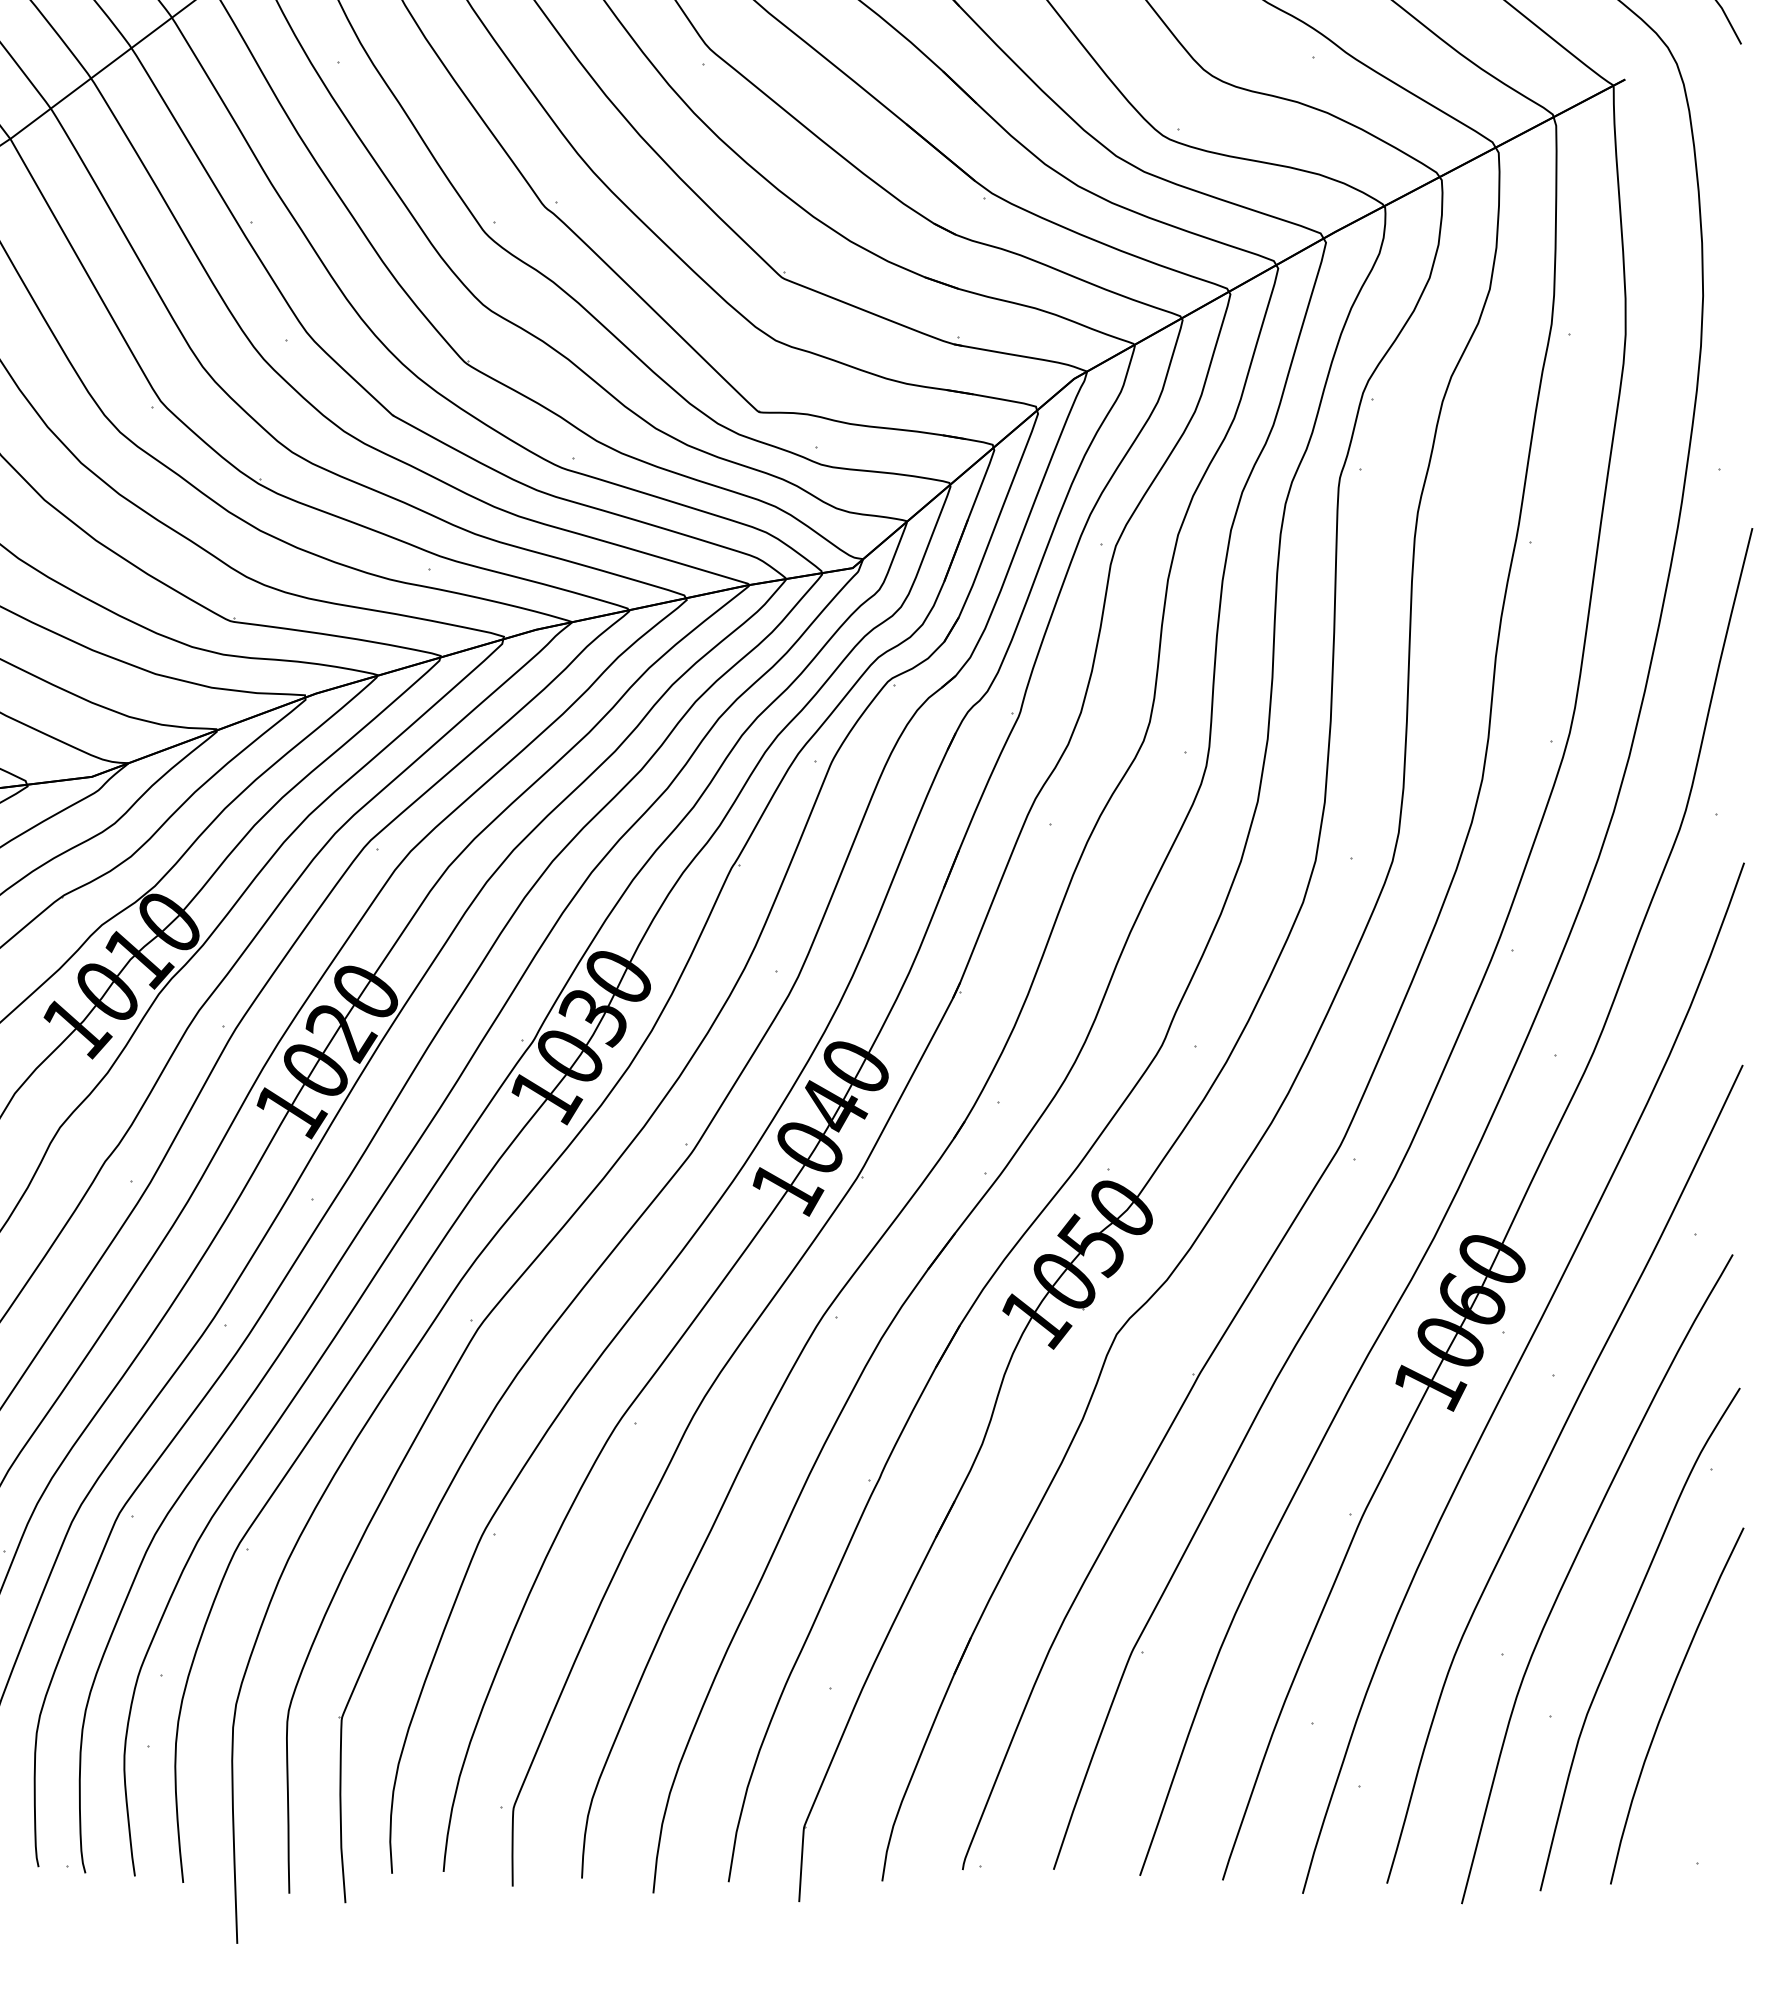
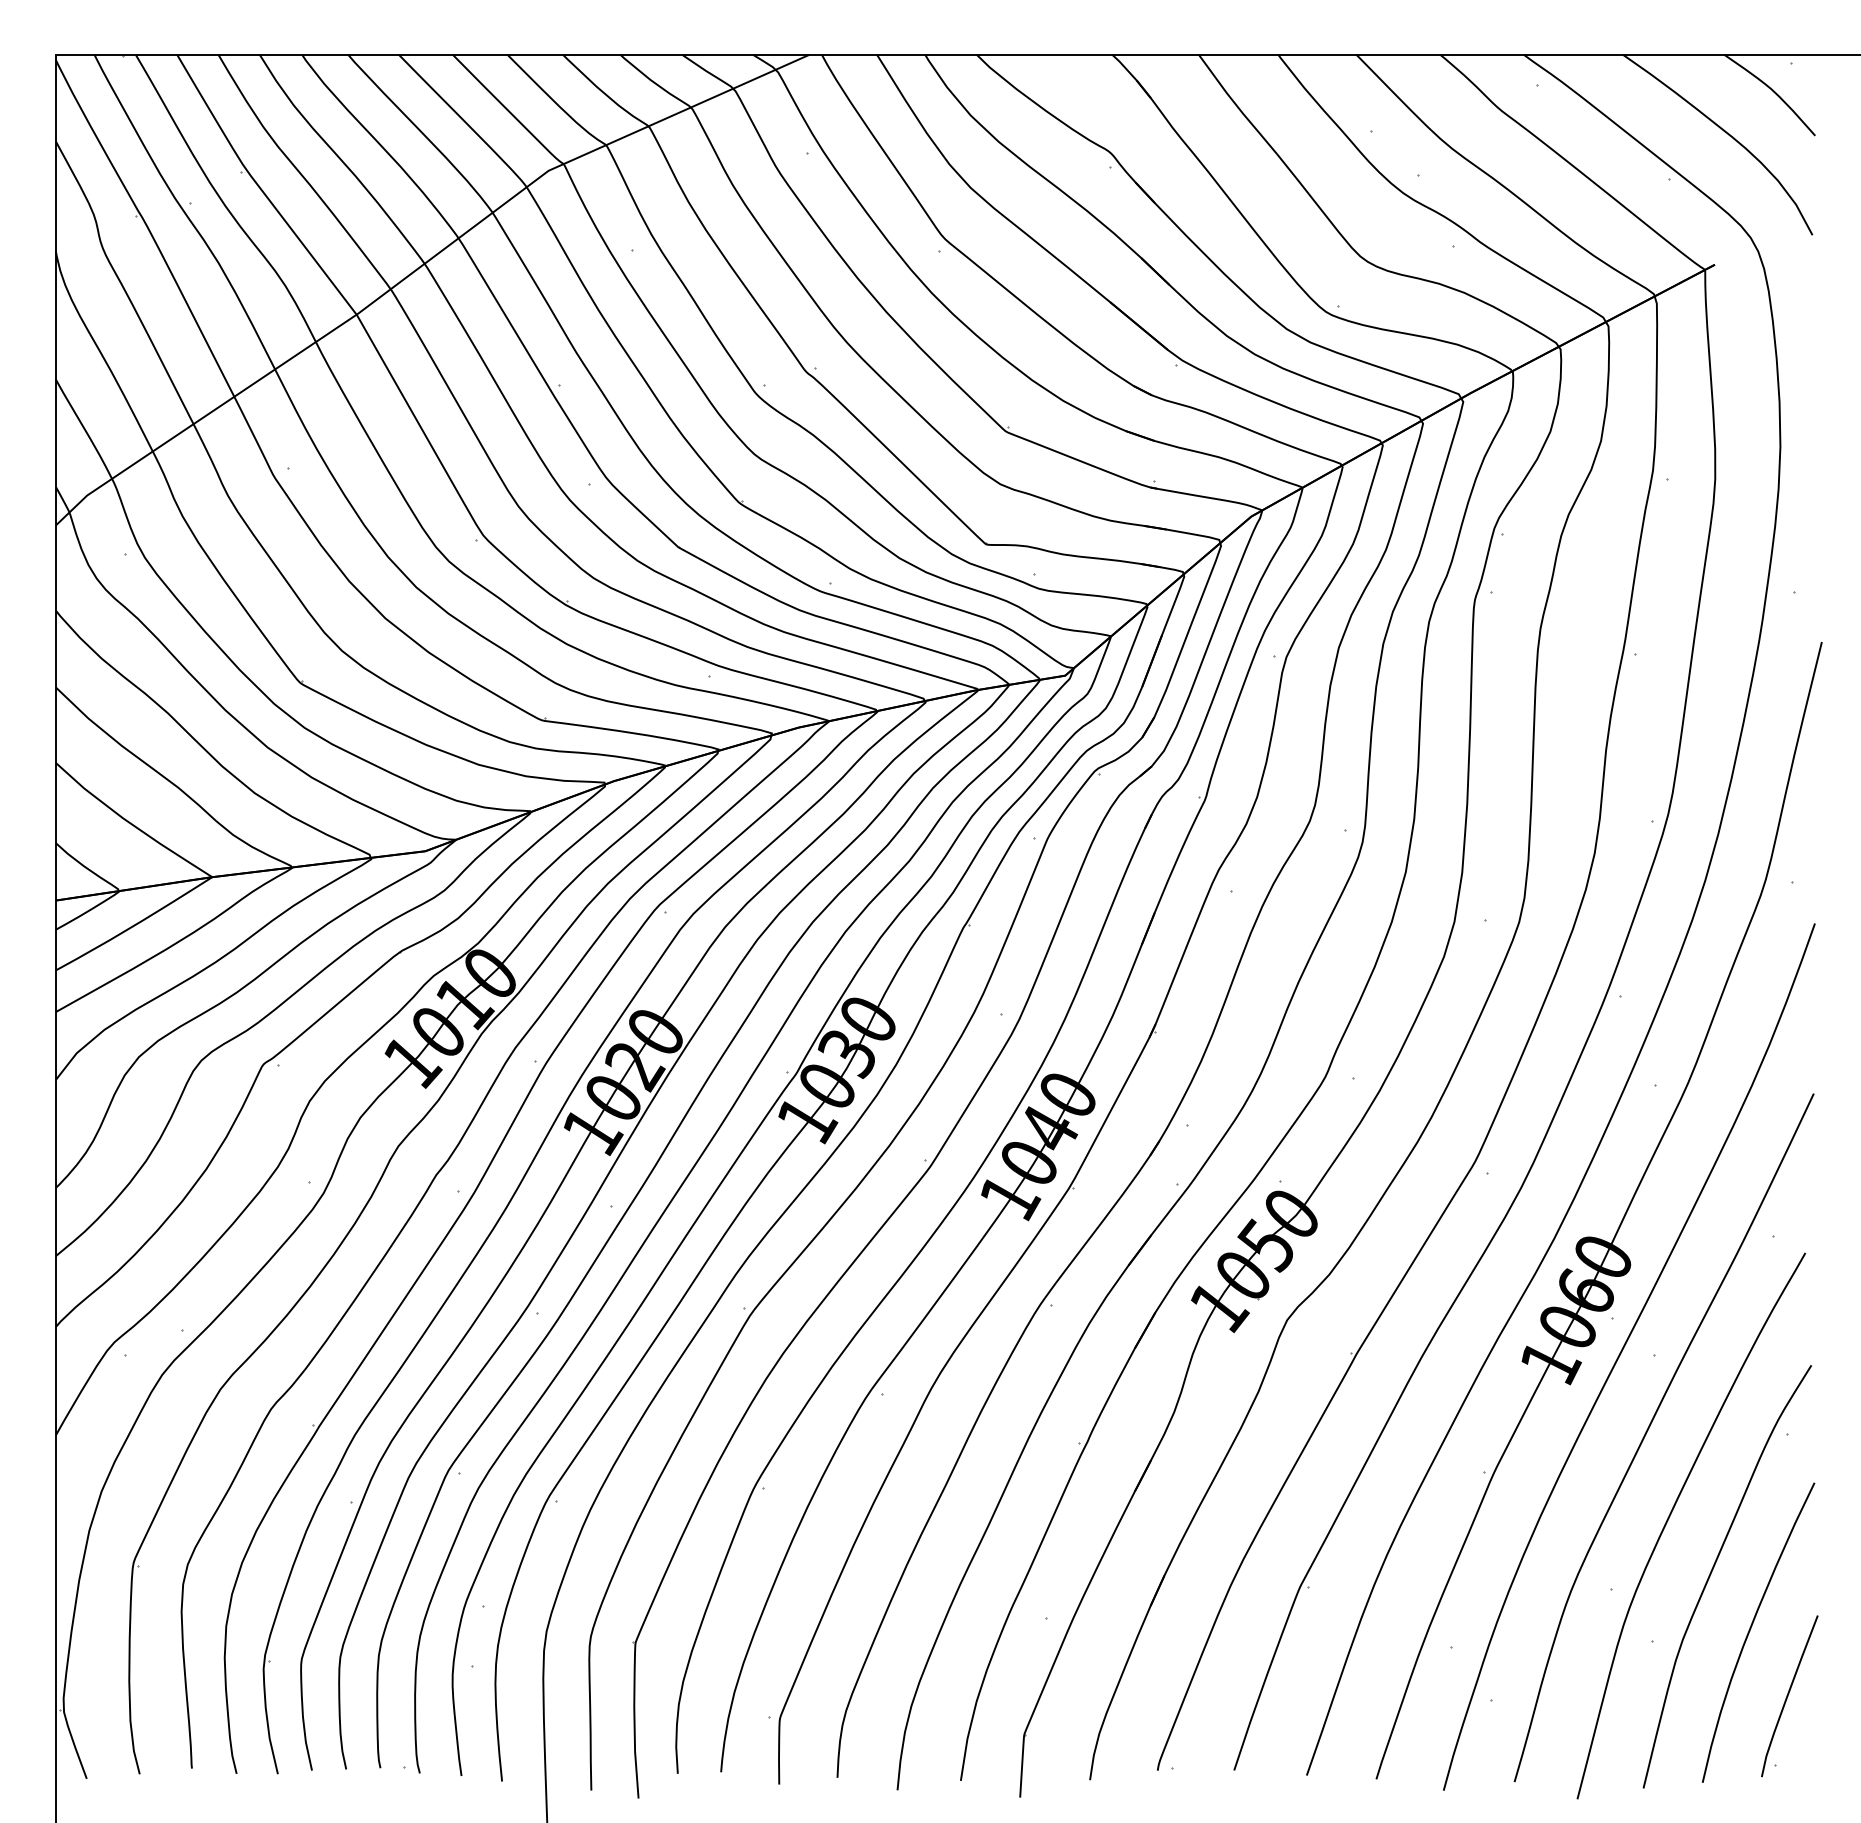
curve: (1712, 1781) -> (1788, 1696), added

